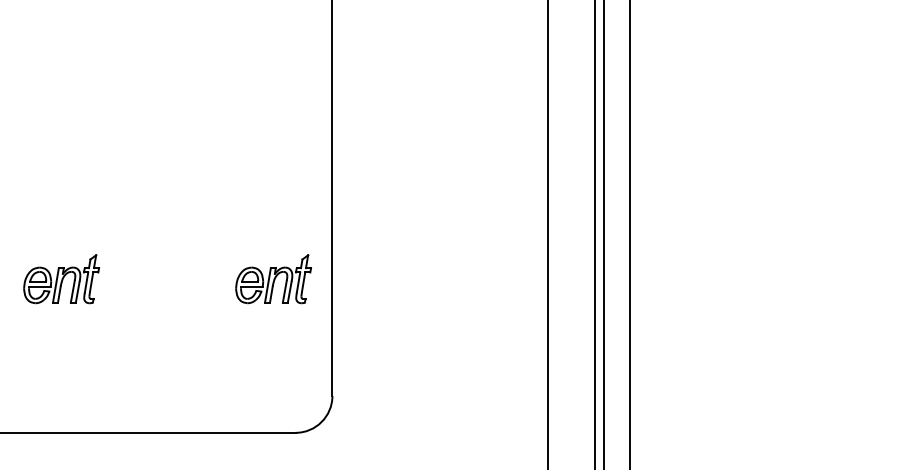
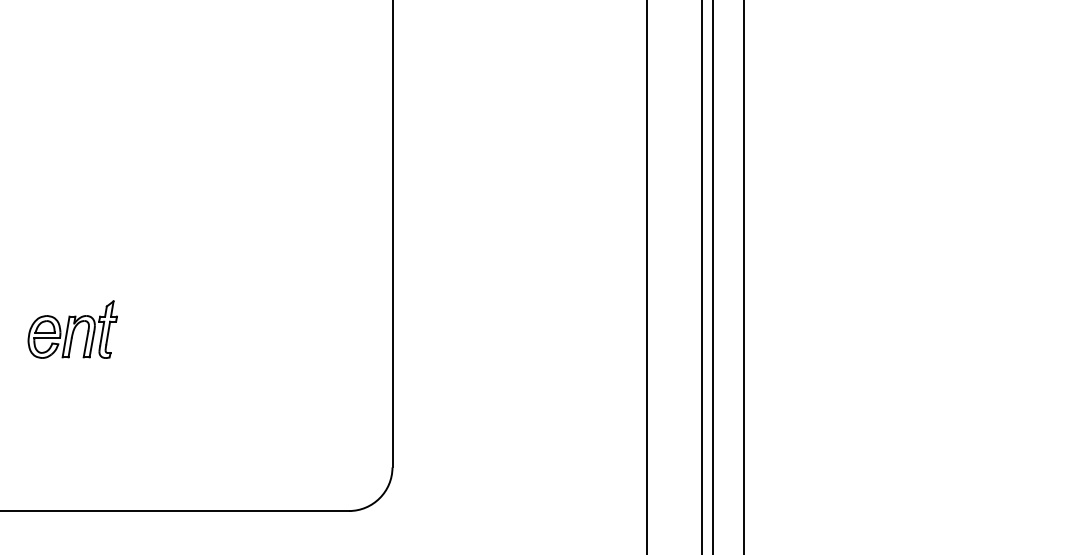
part: (273, 279) -> (322, 330), removed

